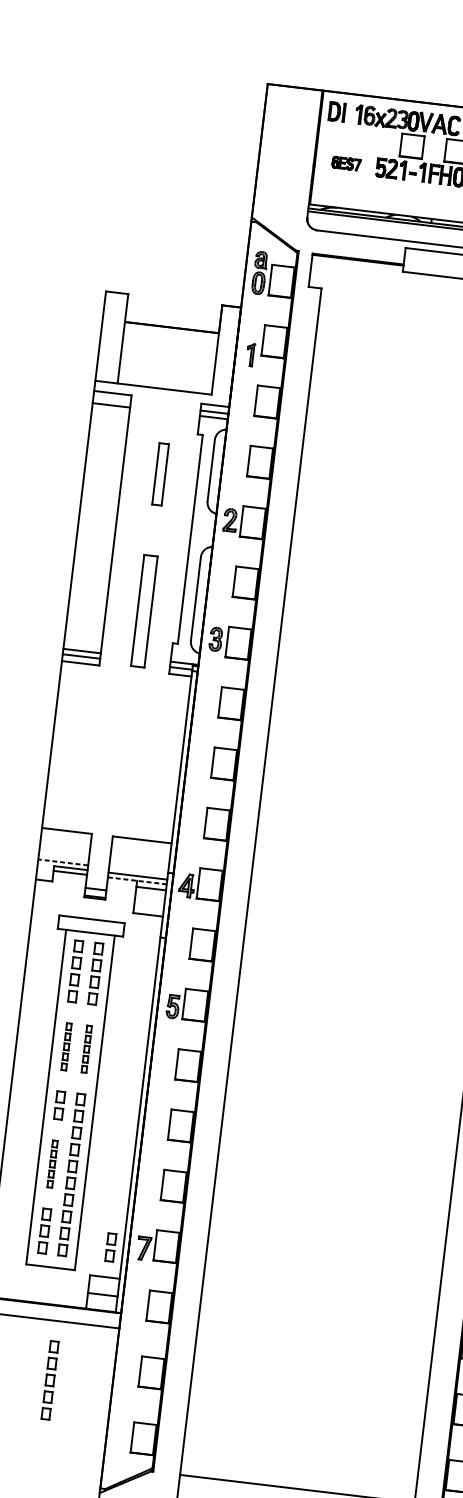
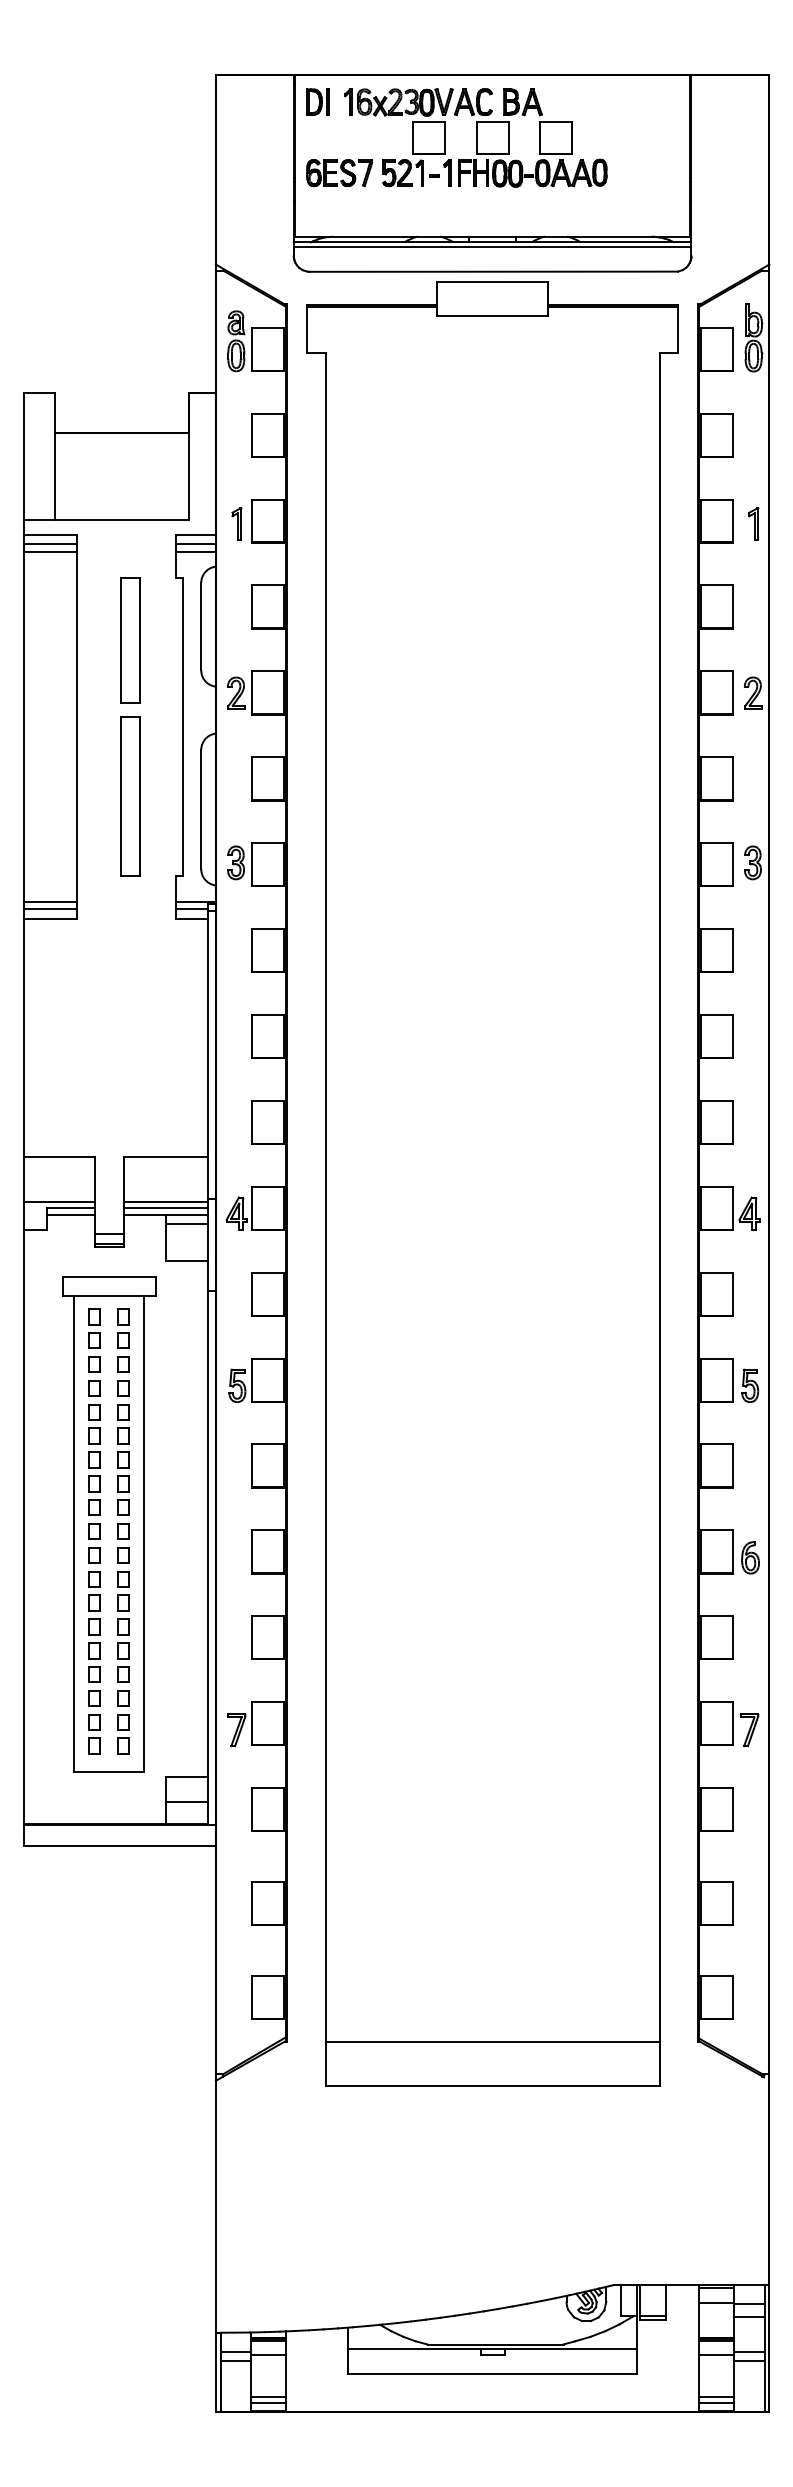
part: (346, 163) -> (339, 173), size x1.67
part: (250, 354) -> (236, 523), moved
line: (111, 400) -> (49, 544), added
part: (160, 474) -> (130, 640), size x1.43
part: (144, 611) -> (130, 796), moved
line: (63, 862) -> (59, 1201), dashed -> solid
line: (138, 871) -> (166, 1201), added
line: (137, 881) -> (166, 1215), dashed -> solid
part: (66, 1046) -> (94, 1459), size x1.67
part: (86, 1048) -> (123, 1459), size x1.67
part: (52, 1163) -> (94, 1626), size x1.67
part: (110, 1247) -> (190, 1734), removed
part: (50, 1380) -> (127, 1930), removed

